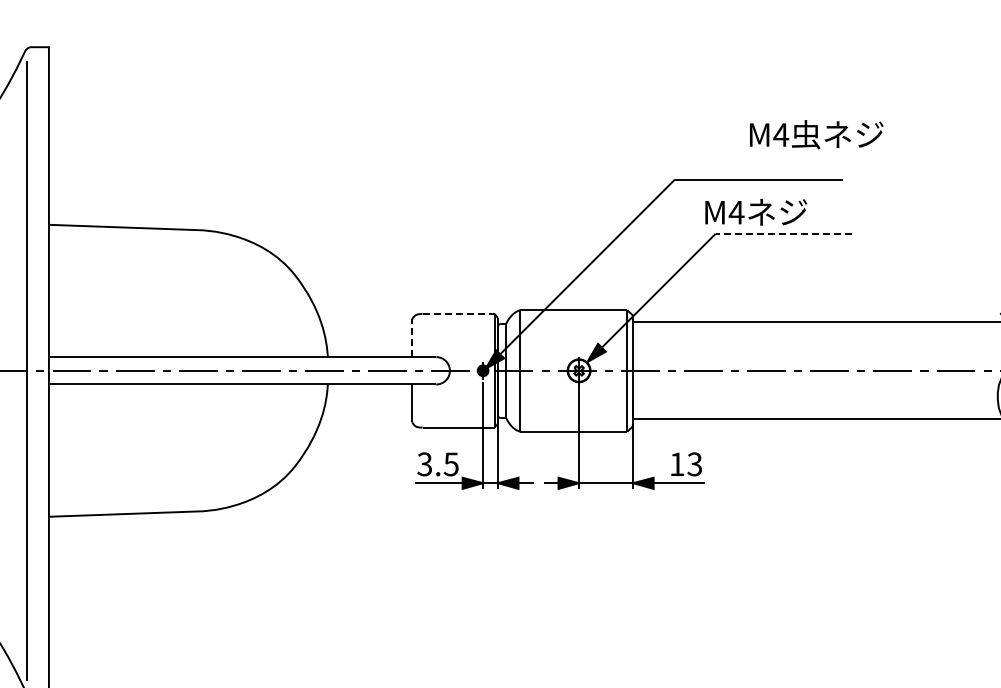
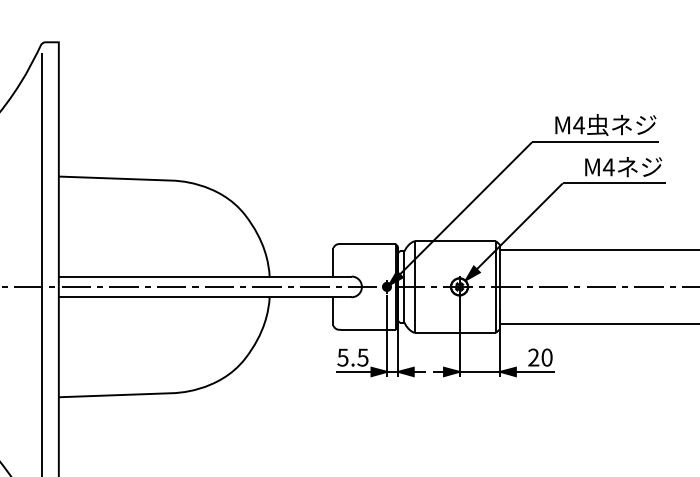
text: (816, 134) -> (605, 124), moved
text: (756, 211) -> (623, 166), moved
line: (783, 233) -> (614, 183), dashed -> solid
line: (458, 313) -> (368, 243), dashed -> solid
line: (412, 338) -> (333, 262), dashed -> solid
text: (424, 463) -> (342, 356), 3.5 -> 5.5
text: (686, 464) -> (540, 357), 13 -> 20

